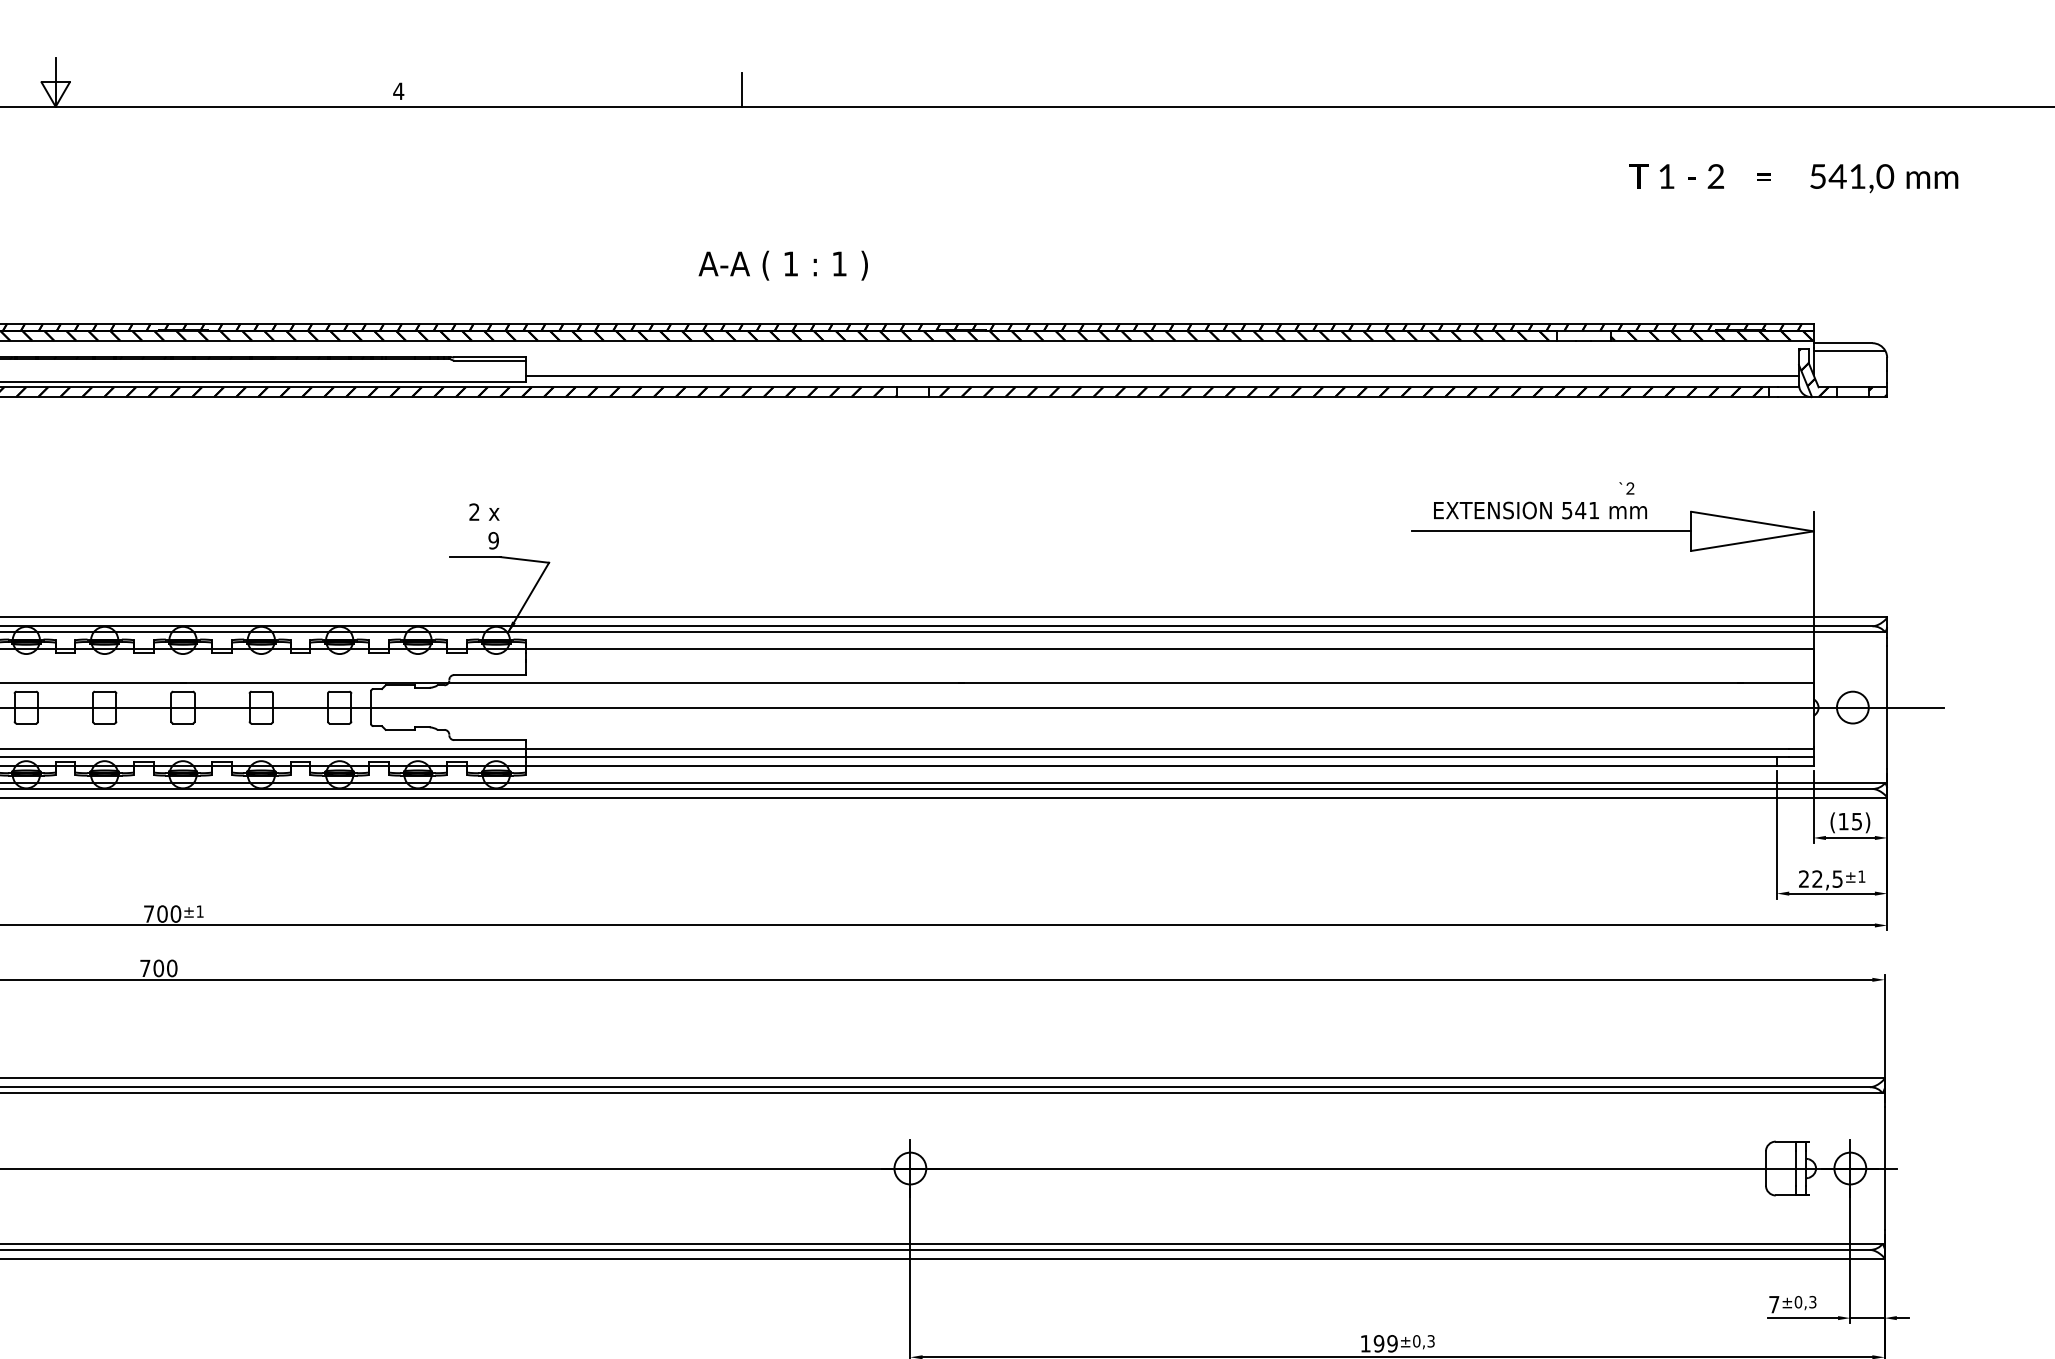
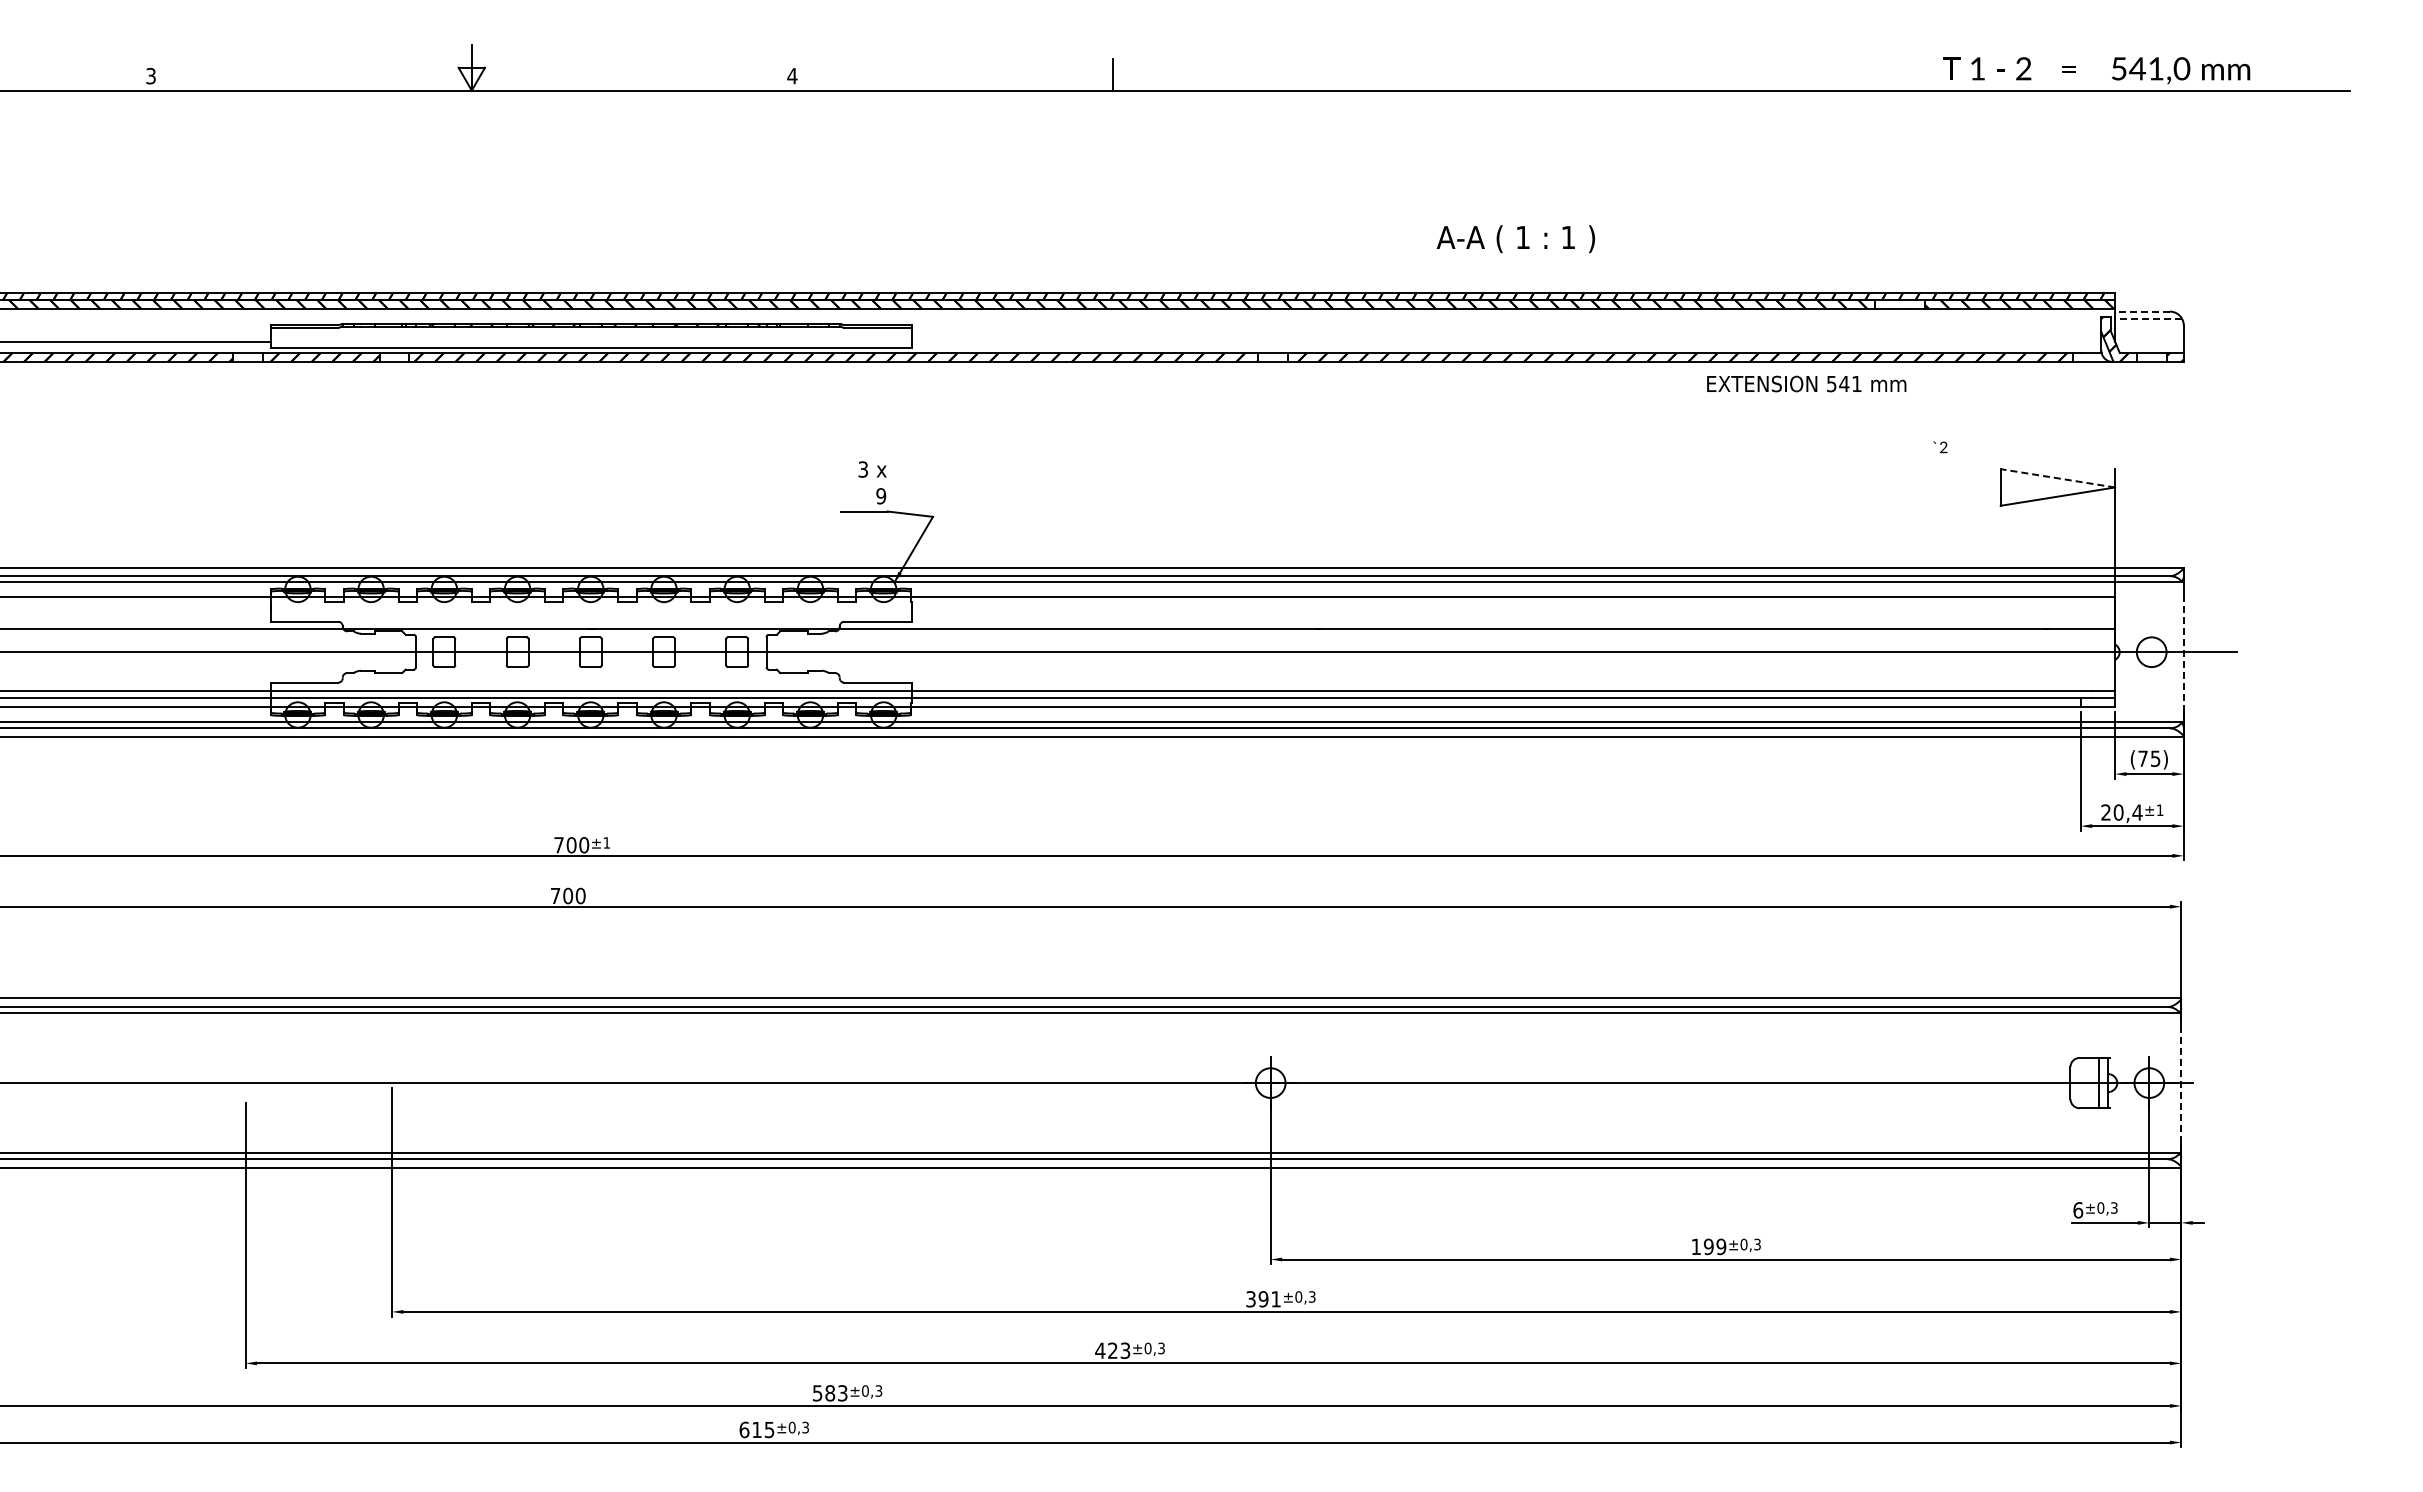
text: (1793, 178) -> (2096, 70), moved
text: (782, 266) -> (1515, 239), moved
line: (1843, 343) -> (2142, 311), solid -> dashed
line: (1849, 350) -> (2148, 318), solid -> dashed
line: (1162, 375) -> (1506, 341), removed
text: (1540, 509) -> (1806, 383), moved
text: (473, 512) -> (862, 469), 2 -> 3
line: (1752, 521) -> (2057, 478), solid -> dashed
line: (1550, 531) -> (1869, 487), removed
line: (1886, 707) -> (2183, 652), solid -> dashed
text: (1843, 821) -> (2142, 758), (15) -> (75)
text: (1826, 879) -> (2127, 812), 22,5 -> 20,4
line: (1884, 1168) -> (2181, 1083), solid -> dashed
text: (1774, 1304) -> (2078, 1210), 7 -> 6

